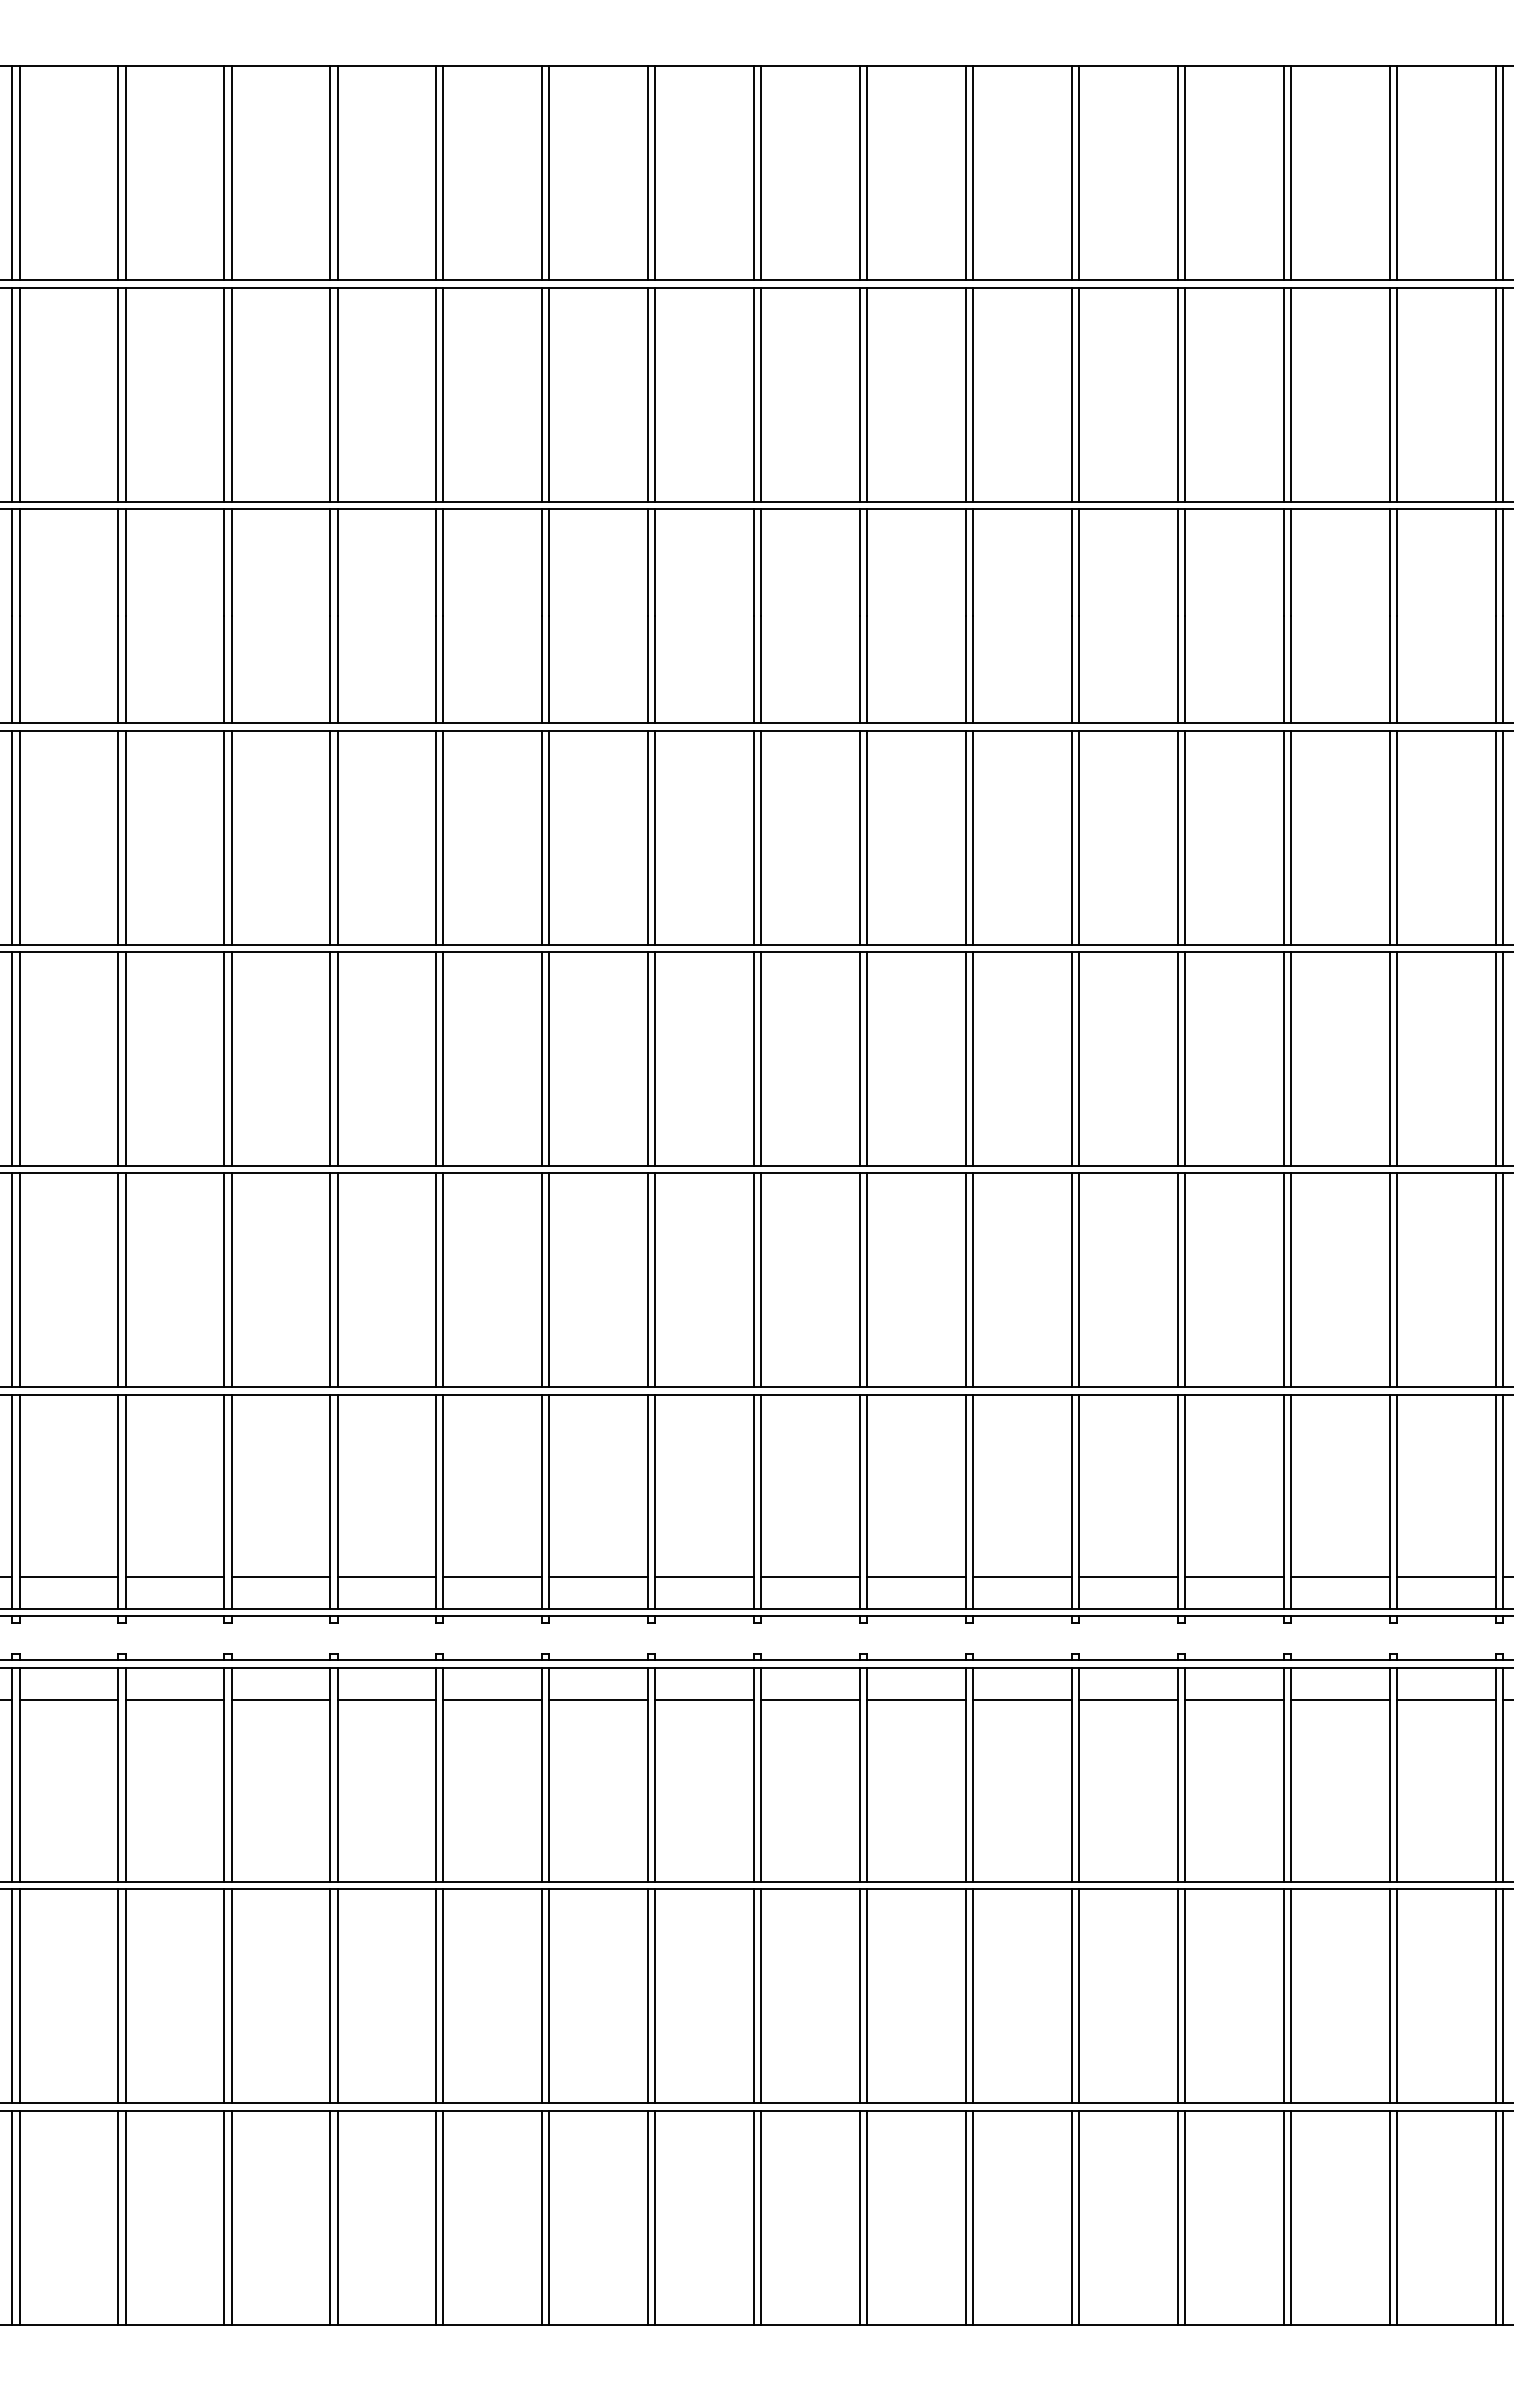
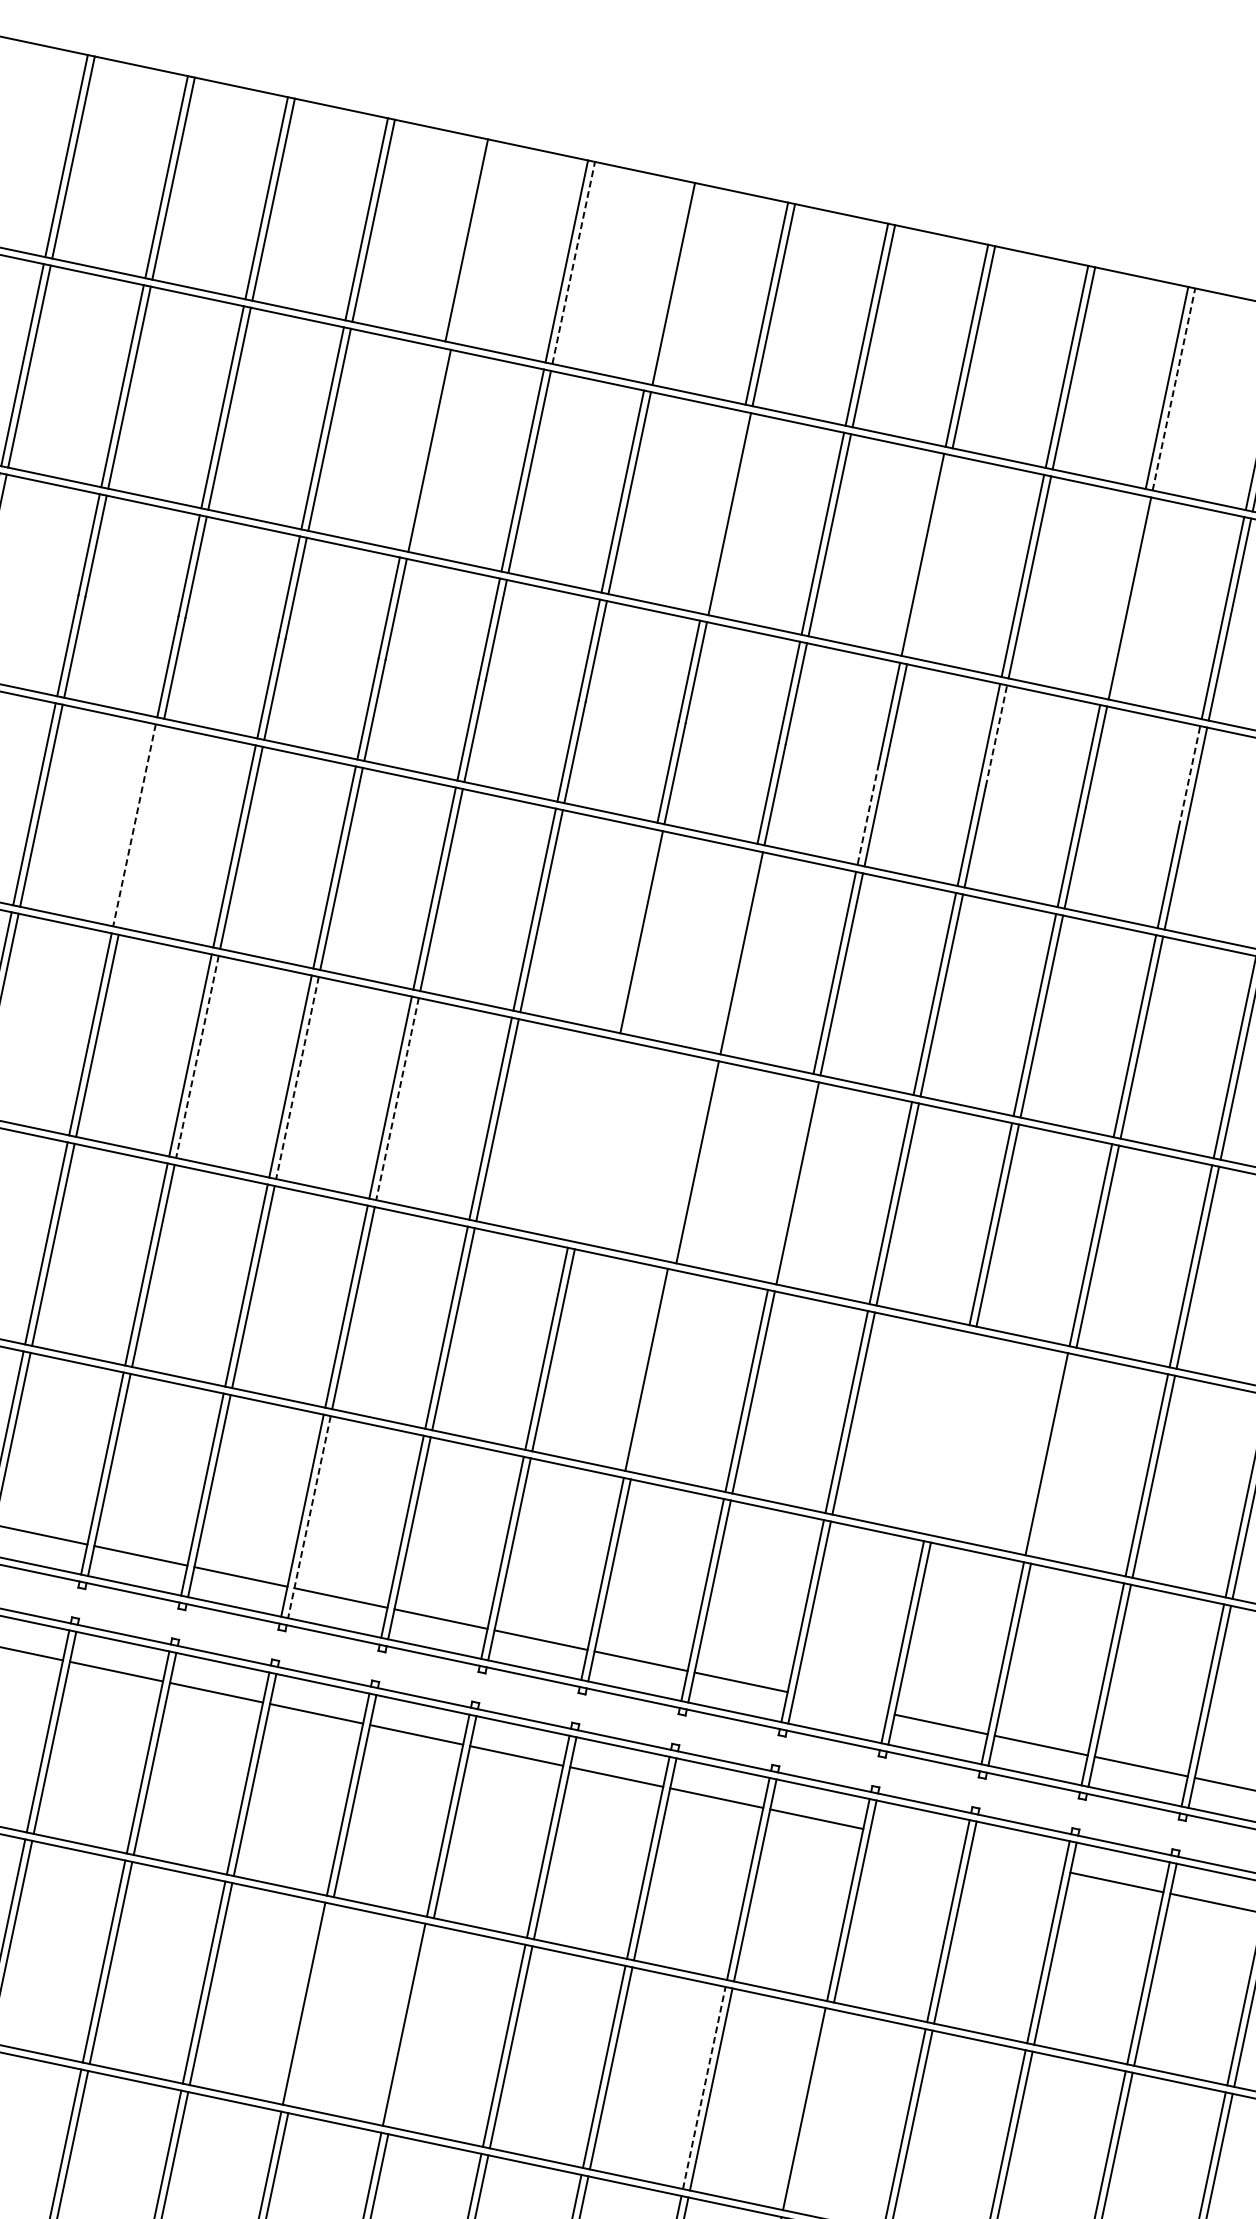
line: (337, 172) -> (573, 262), solid -> dashed
line: (973, 172) -> (1174, 388), solid -> dashed
line: (231, 173) -> (473, 242), removed
line: (436, 173) -> (667, 282), removed
line: (224, 394) -> (423, 449), removed
line: (542, 394) -> (723, 512), removed
line: (761, 394) -> (930, 556), removed
line: (965, 394) -> (1122, 596), removed
line: (867, 562) -> (996, 735), solid -> dashed
line: (1071, 562) -> (1189, 776), solid -> dashed
line: (753, 669) -> (867, 814), solid -> dashed
line: (19, 837) -> (141, 826), removed
line: (542, 837) -> (635, 930), removed
line: (648, 837) -> (735, 951), removed
line: (12, 838) -> (134, 826), solid -> dashed
line: (542, 1058) -> (591, 1139), removed
line: (549, 1058) -> (597, 1140), removed
line: (648, 1058) -> (691, 1160), removed
line: (753, 1058) -> (790, 1181), removed
line: (125, 1059) -> (197, 1057), solid -> dashed
line: (231, 1059) -> (297, 1078), solid -> dashed
line: (337, 1059) -> (397, 1099), solid -> dashed
line: (655, 1280) -> (653, 1371), removed
line: (965, 1280) -> (946, 1433), removed
line: (973, 1280) -> (953, 1434), removed
line: (1079, 1280) -> (1054, 1455), removed
line: (337, 1502) -> (309, 1517), solid -> dashed
line: (916, 1576) -> (841, 1702), removed
line: (1022, 1699) -> (916, 1840), removed
line: (1128, 1699) -> (1016, 1861), removed
line: (859, 1995) -> (704, 2087), solid -> dashed
line: (443, 1996) -> (311, 2005), removed
line: (549, 1996) -> (411, 2026), removed
line: (973, 1996) -> (811, 2110), removed

